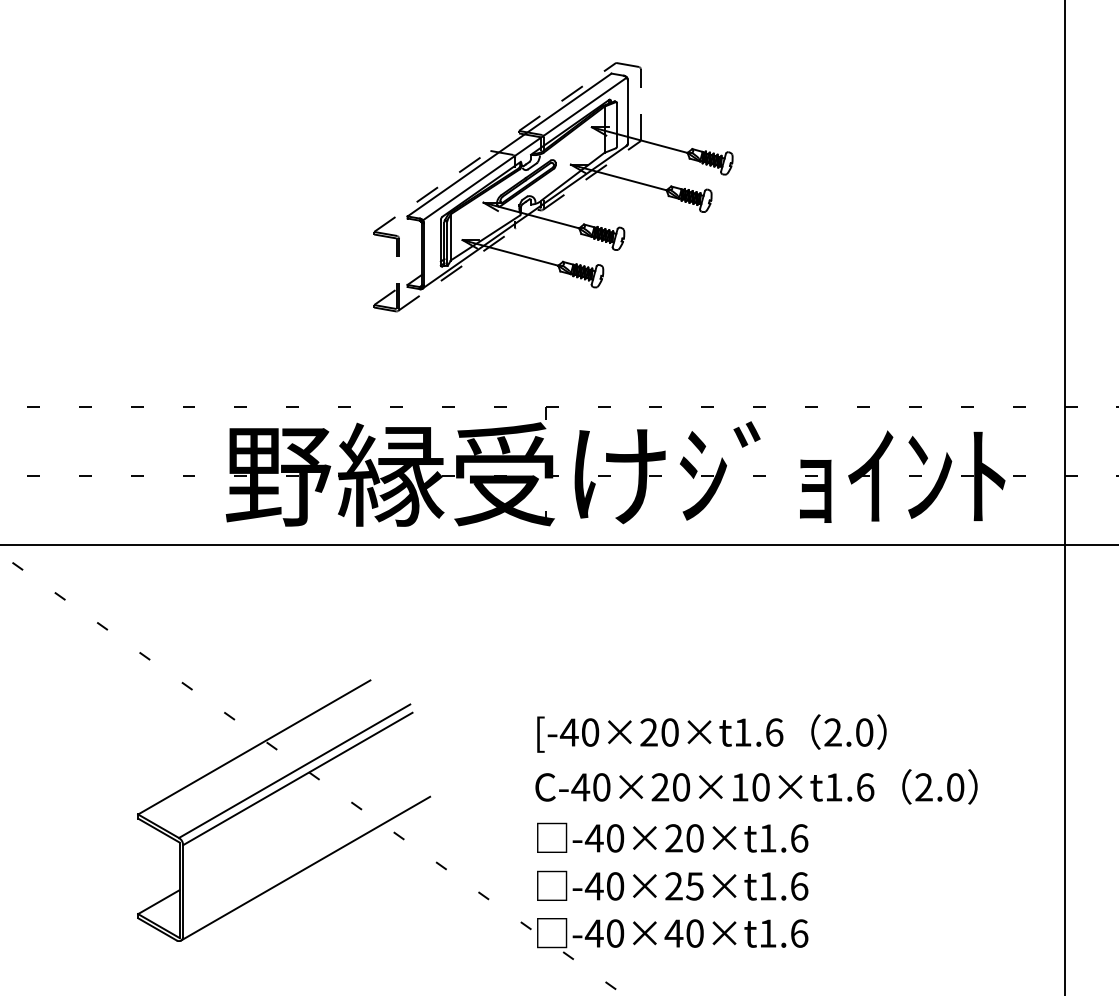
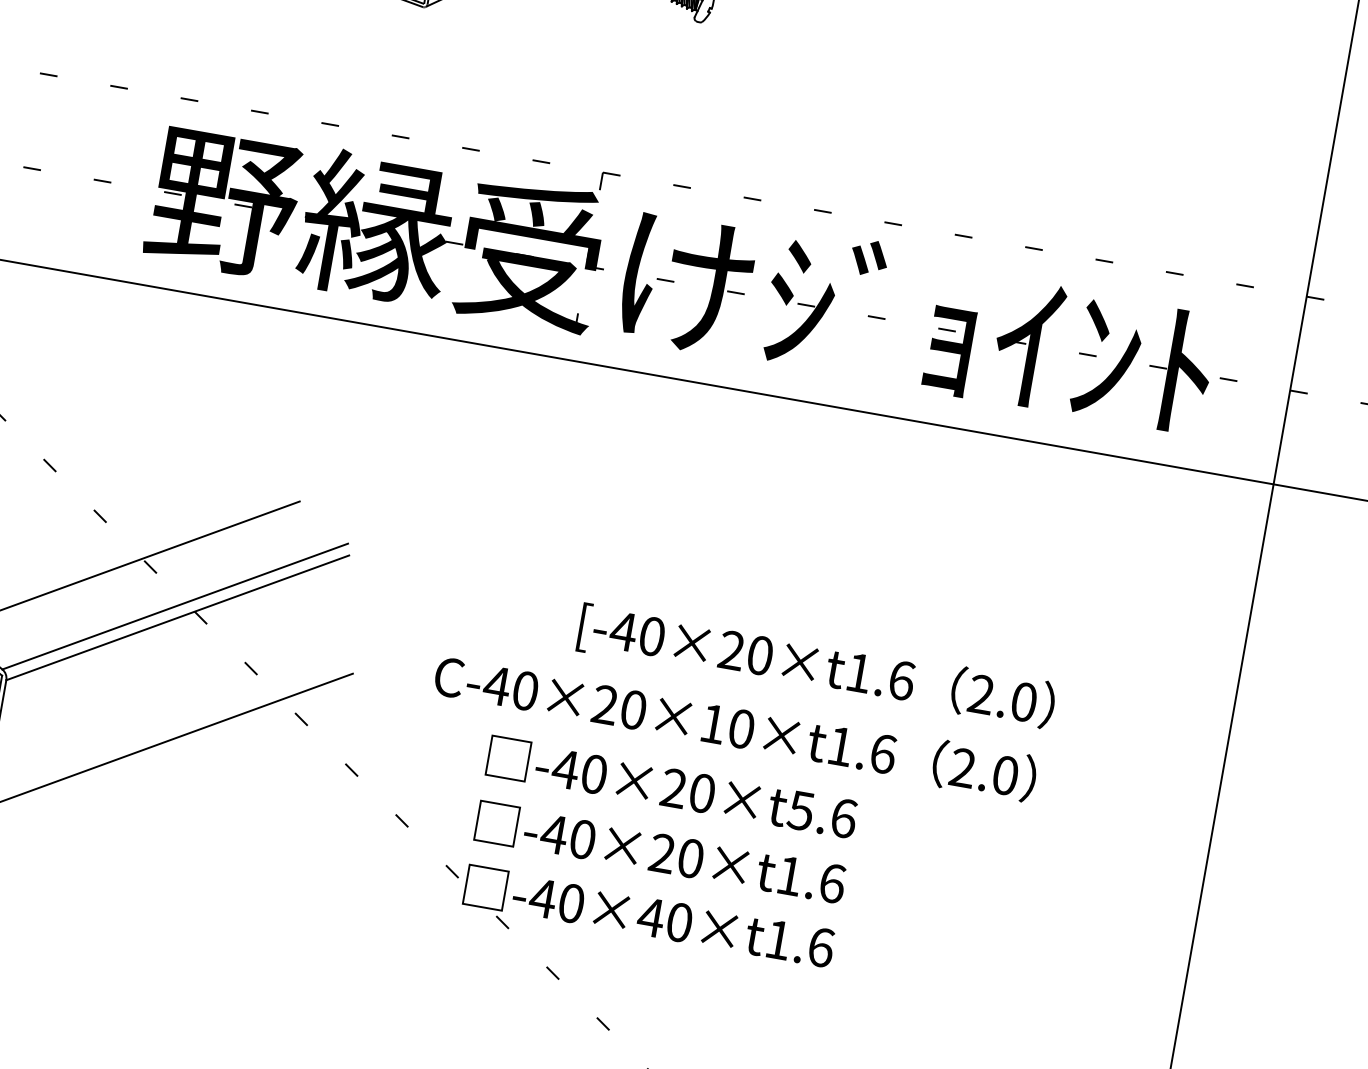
text: (711, 733) -> (816, 666), moved
text: (756, 786) -> (735, 726), moved
text: (767, 838) -> (800, 810), -40×20×t1.6 -> -40×20×t5.6
text: (694, 886) -> (690, 858), -40×25×t1.6 -> -40×20×t1.6

